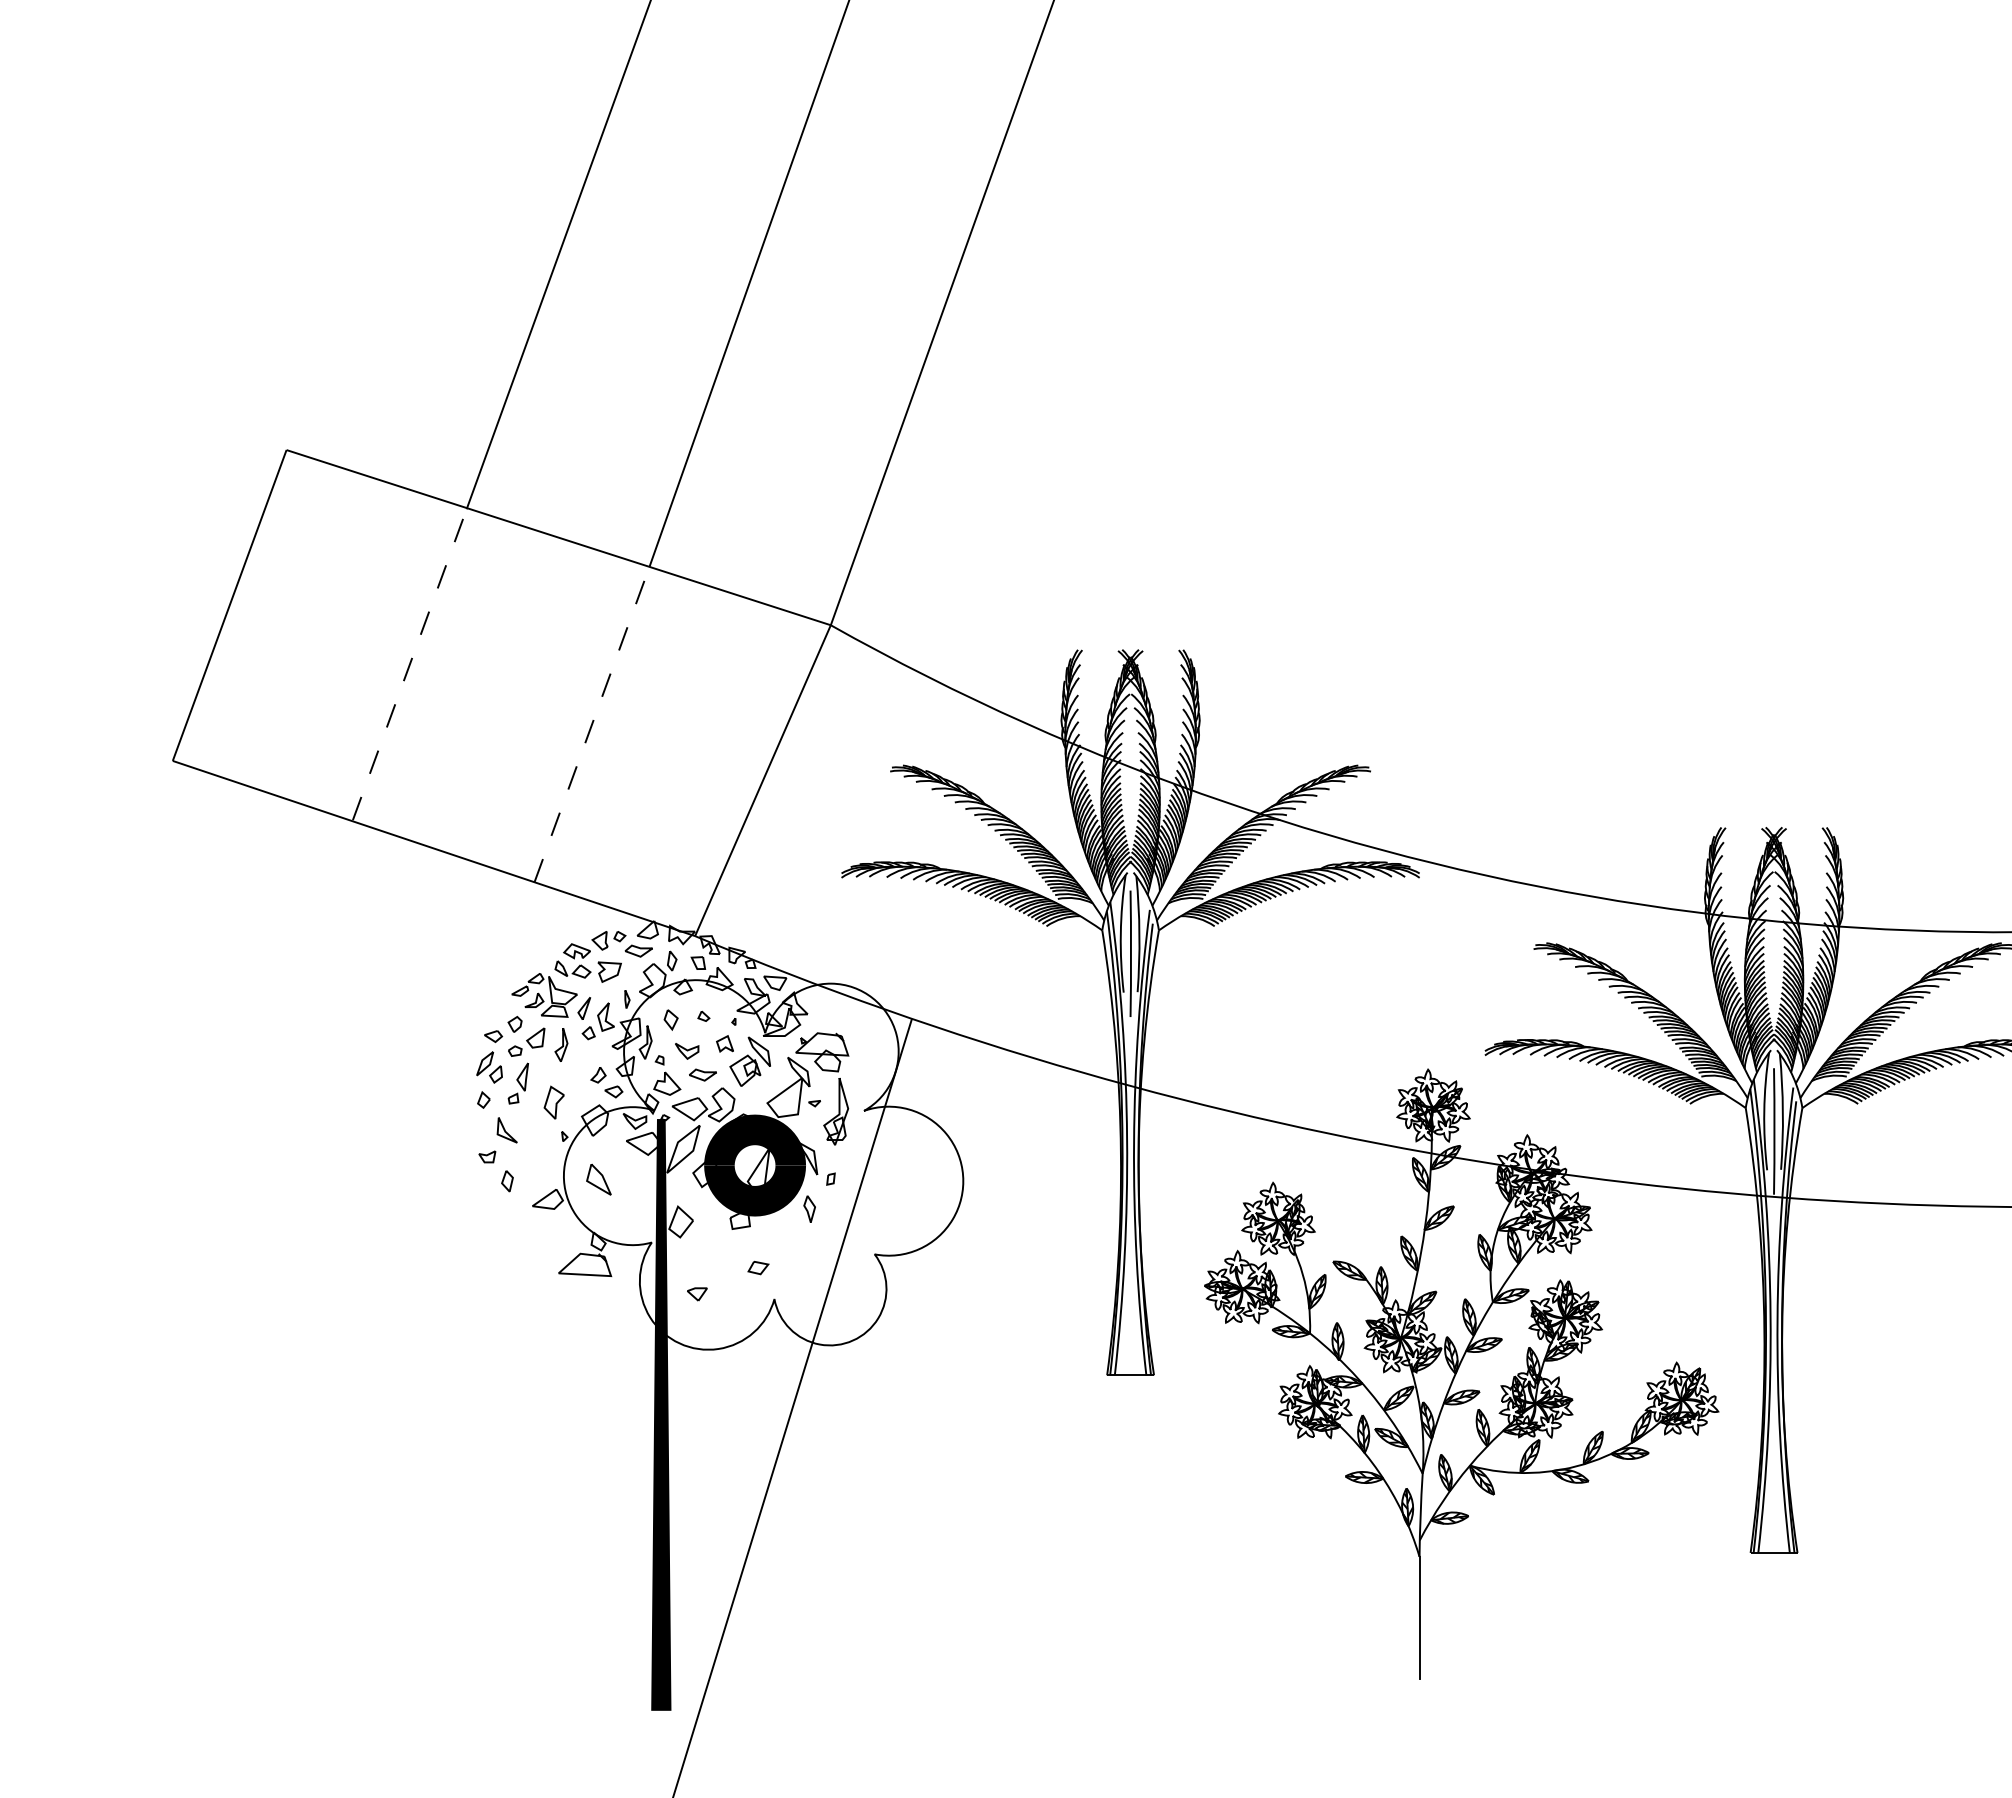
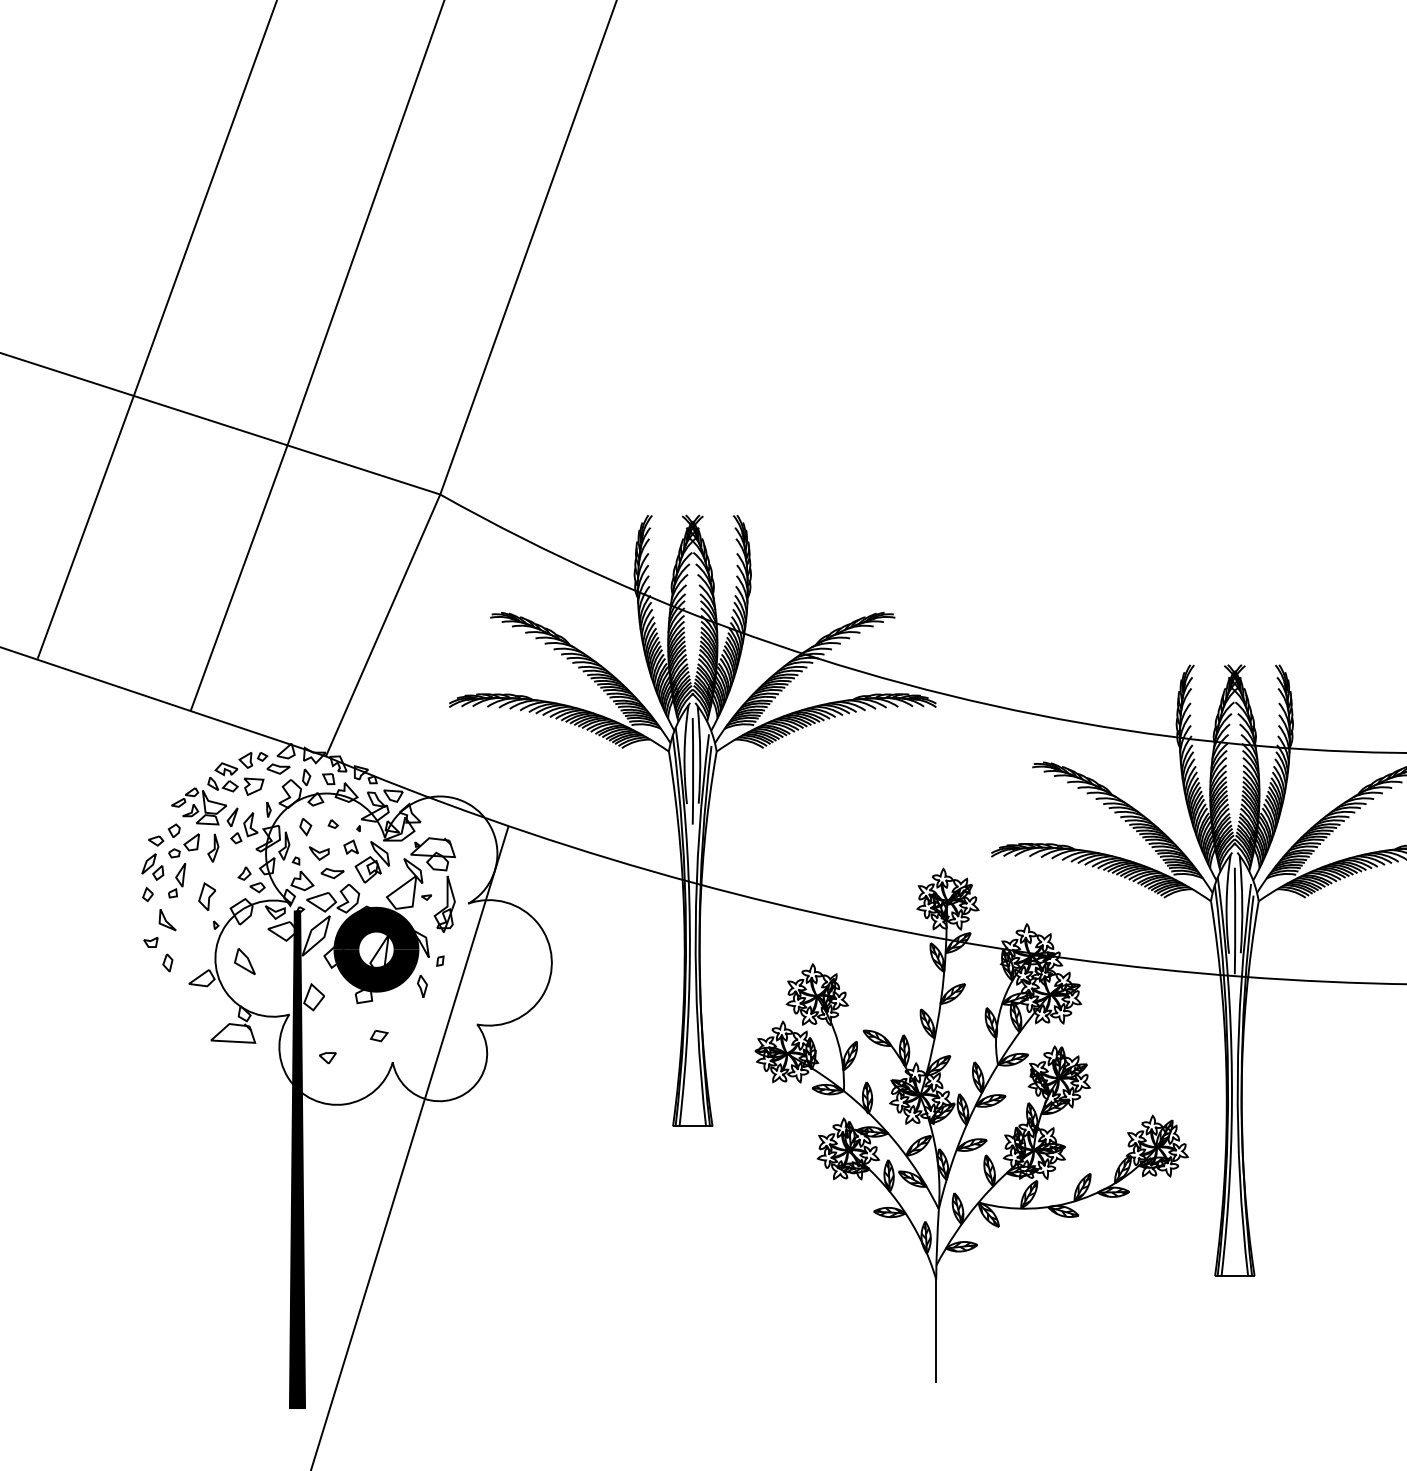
line: (409, 664) -> (85, 527), dashed -> solid
line: (592, 724) -> (239, 578), dashed -> solid

